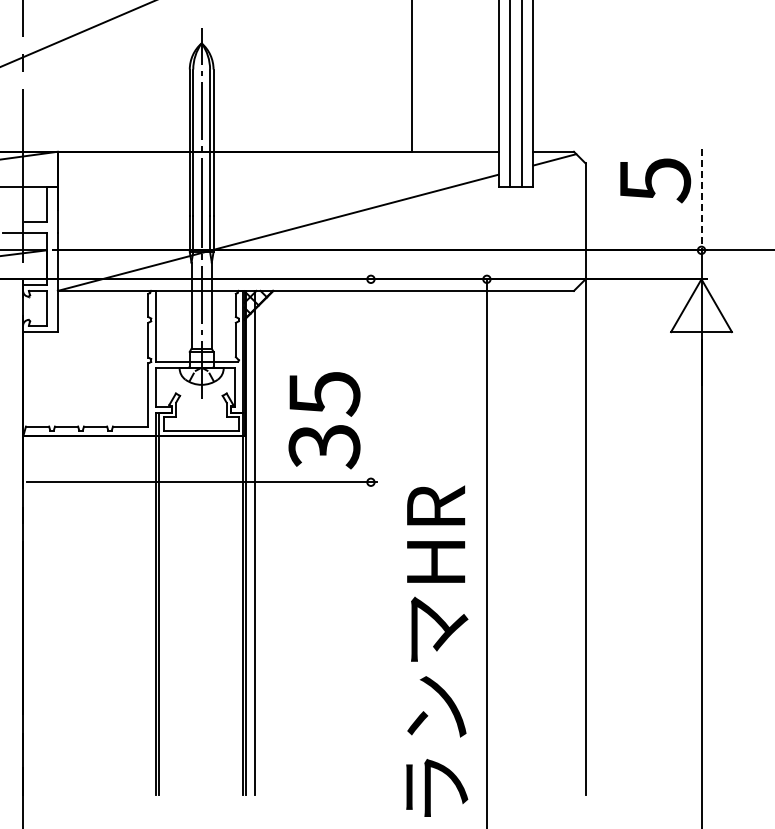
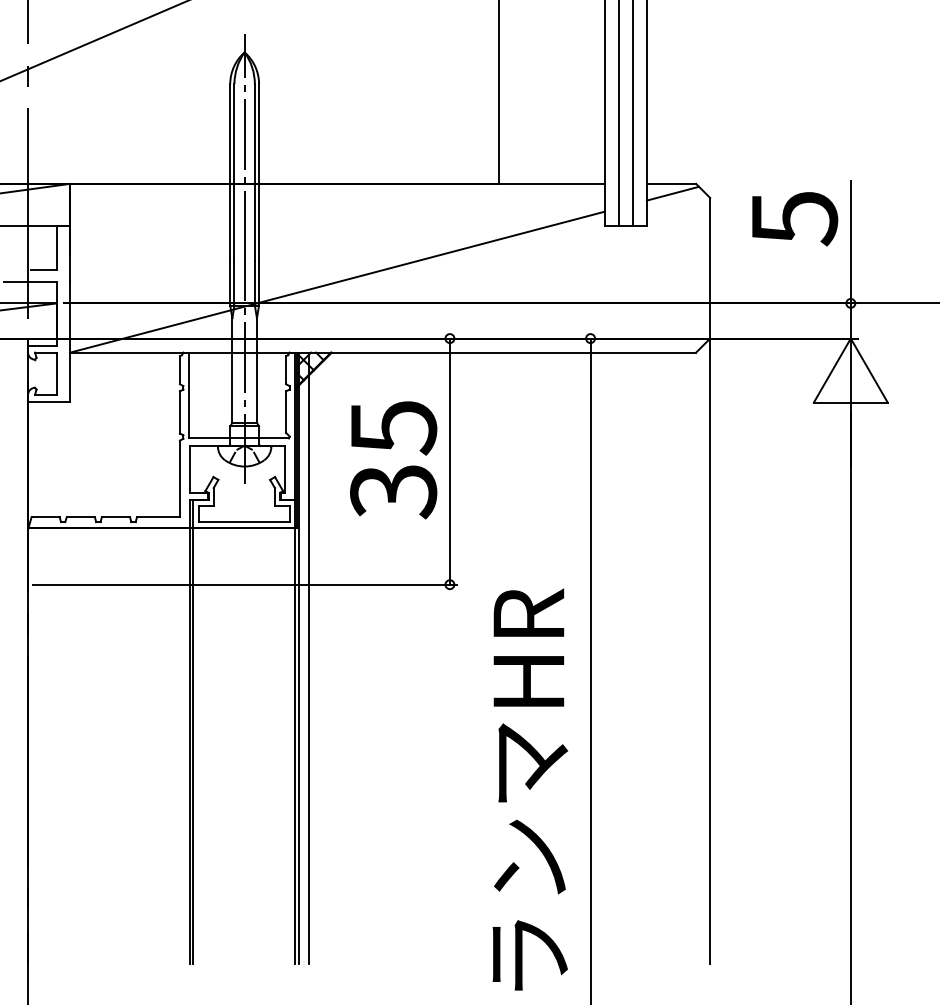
line: (701, 199) -> (850, 241), dashed -> solid
line: (370, 380) -> (449, 461), added
text: (324, 420) -> (393, 460), moved

